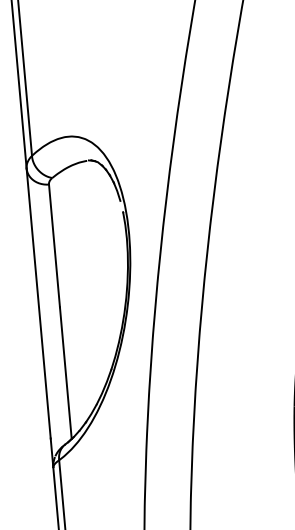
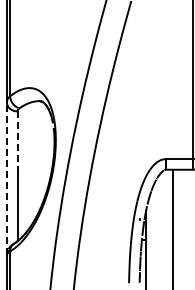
line: (54, 247) -> (17, 143), solid -> dashed
line: (39, 317) -> (6, 178), solid -> dashed

